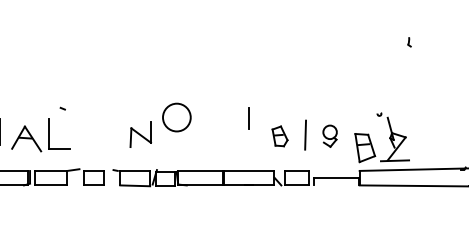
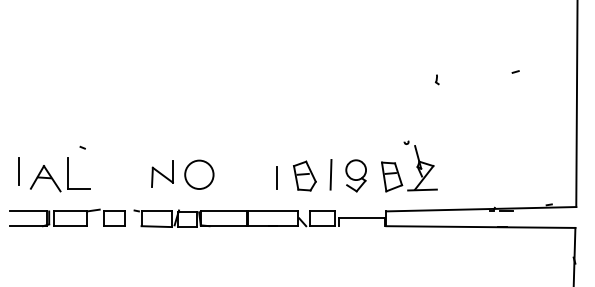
circle: (176, 117) -> (199, 174), moved
line: (248, 118) -> (276, 177), moved
part: (279, 135) -> (304, 175), size x1.43
part: (329, 135) -> (355, 175), size x1.43
part: (389, 137) -> (416, 166), moved

